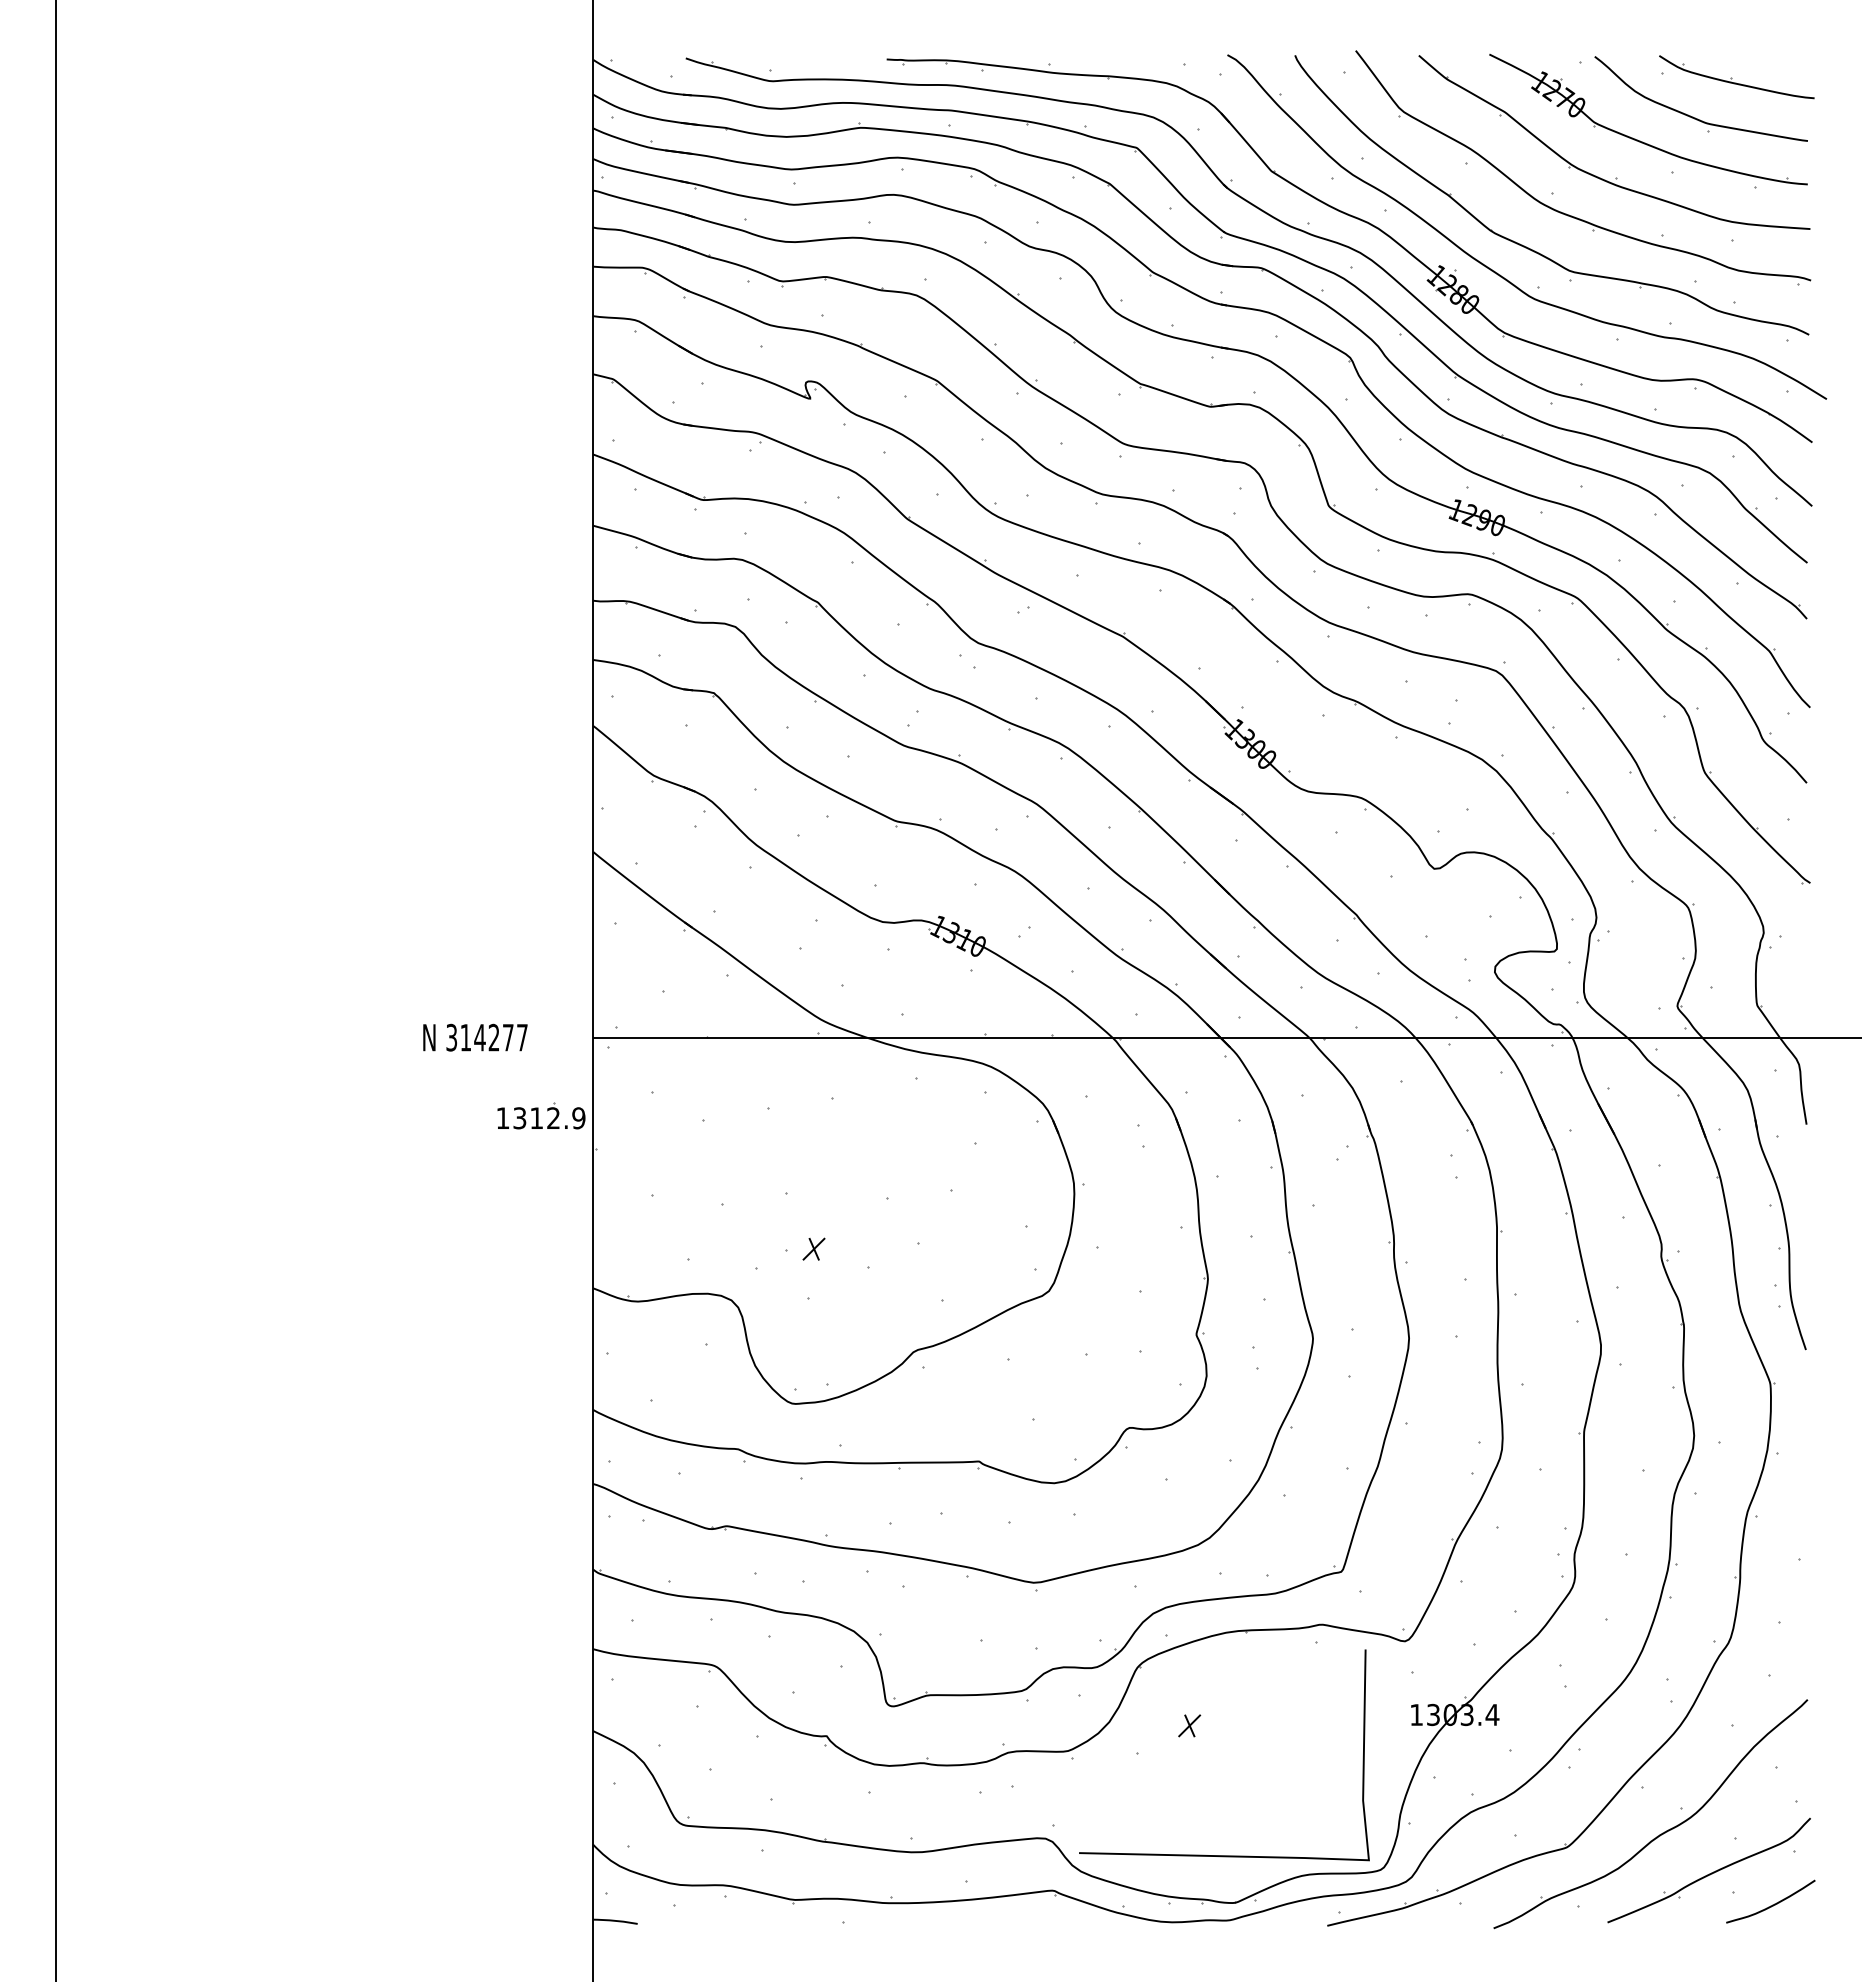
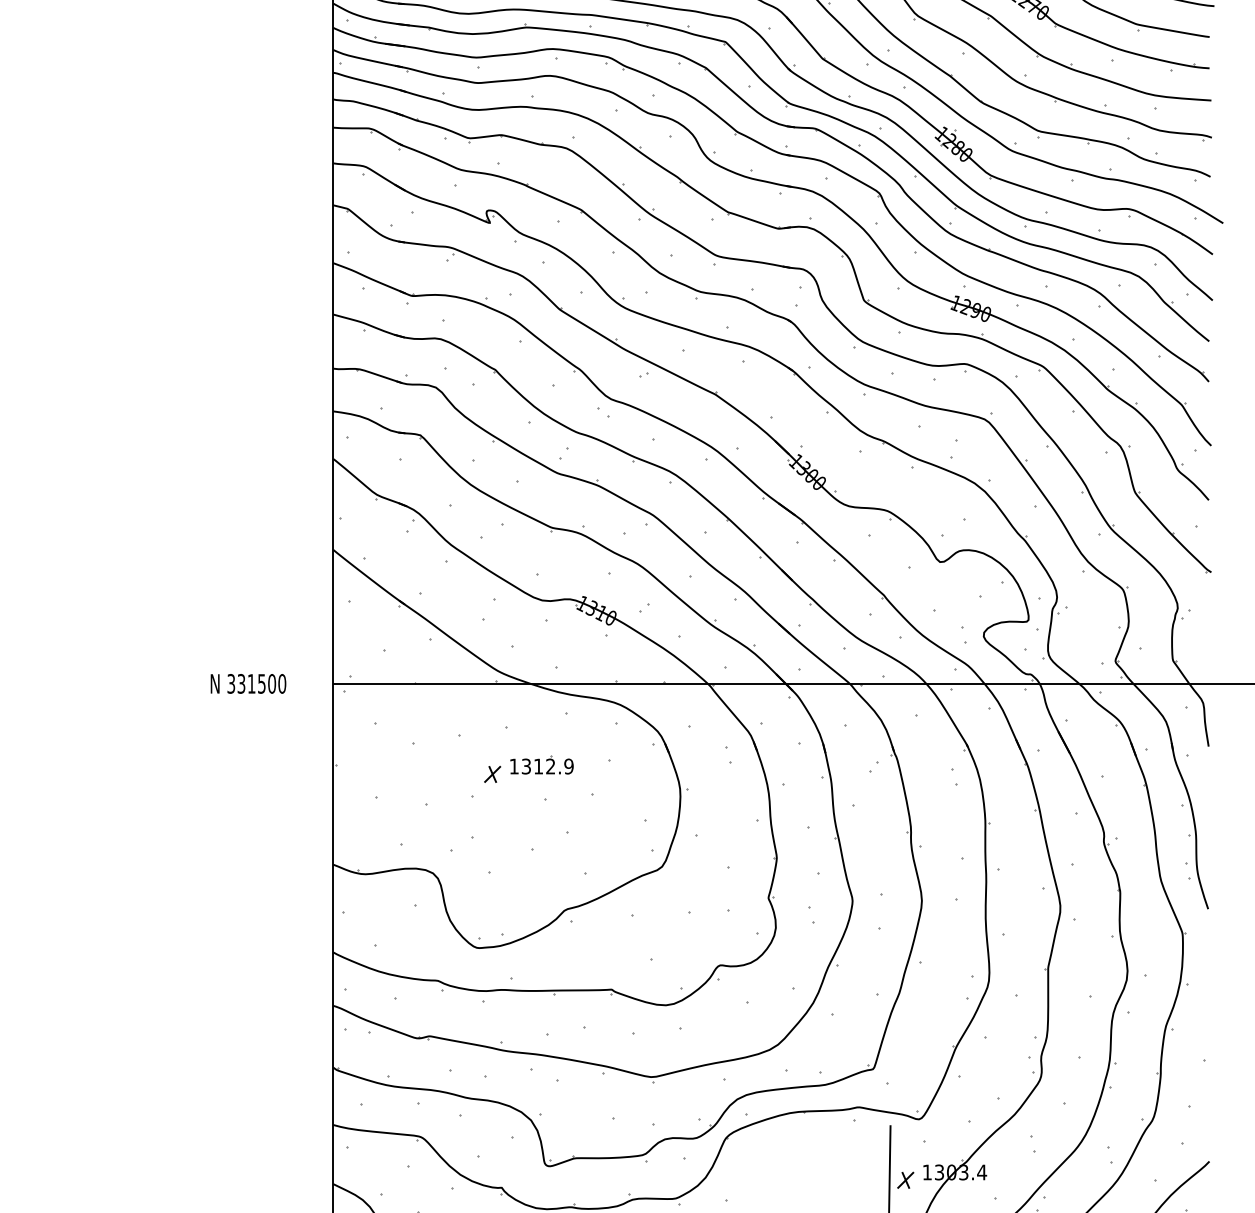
text: (493, 1037) -> (261, 683), 314277 -> 331500
part: (541, 1115) -> (542, 764), moved
part: (813, 1248) -> (492, 773), moved
part: (1189, 1725) -> (905, 1180), moved

